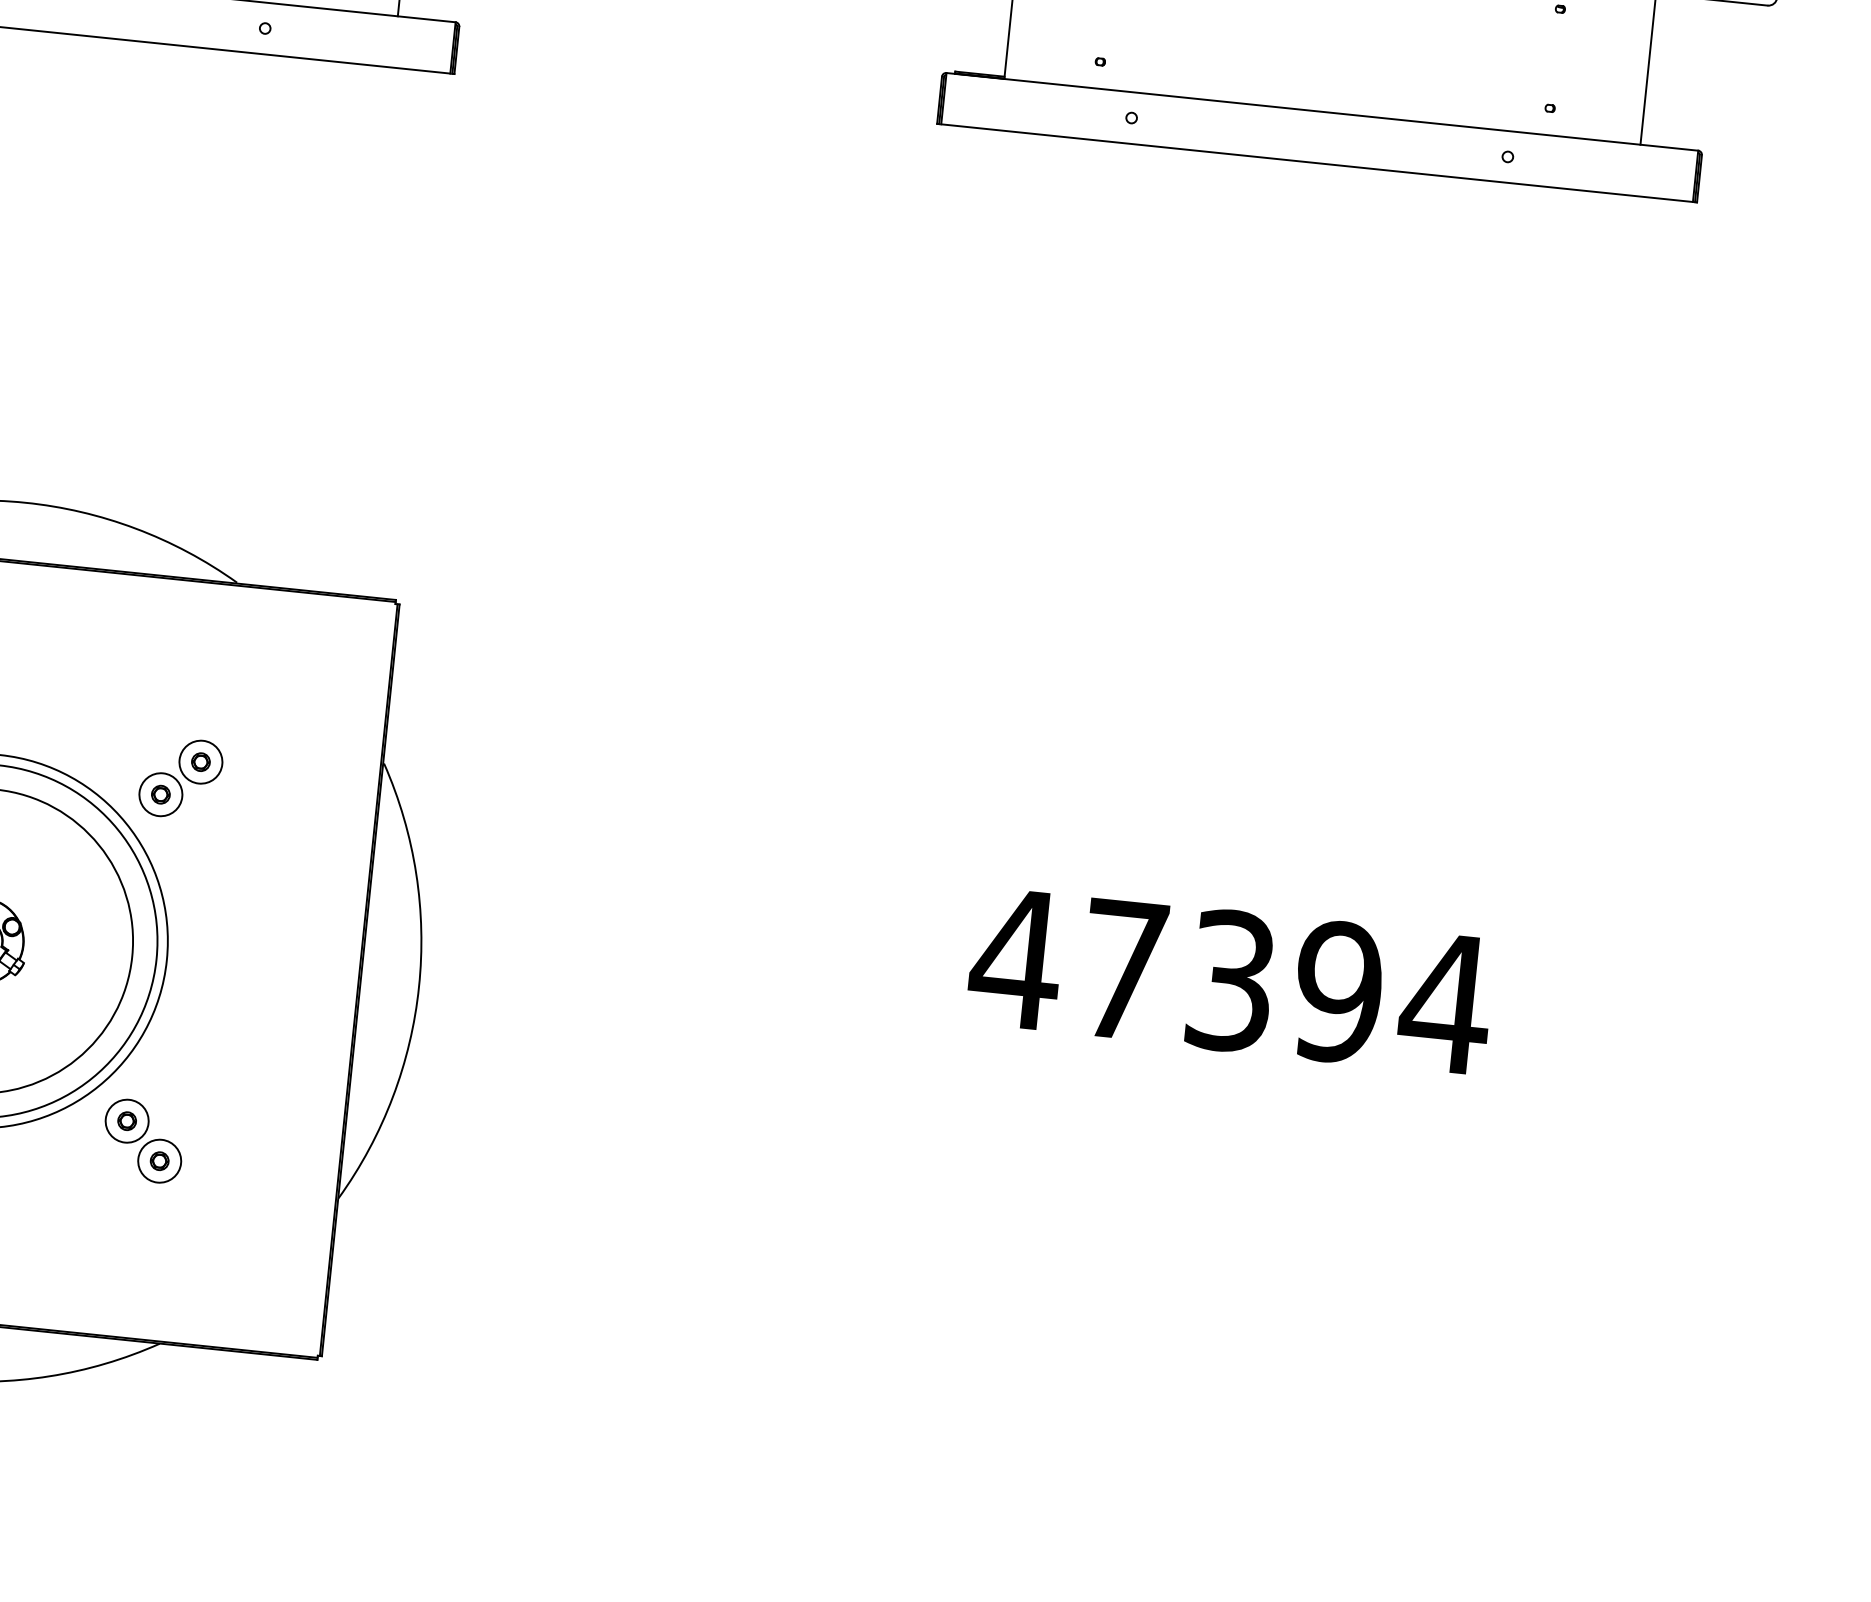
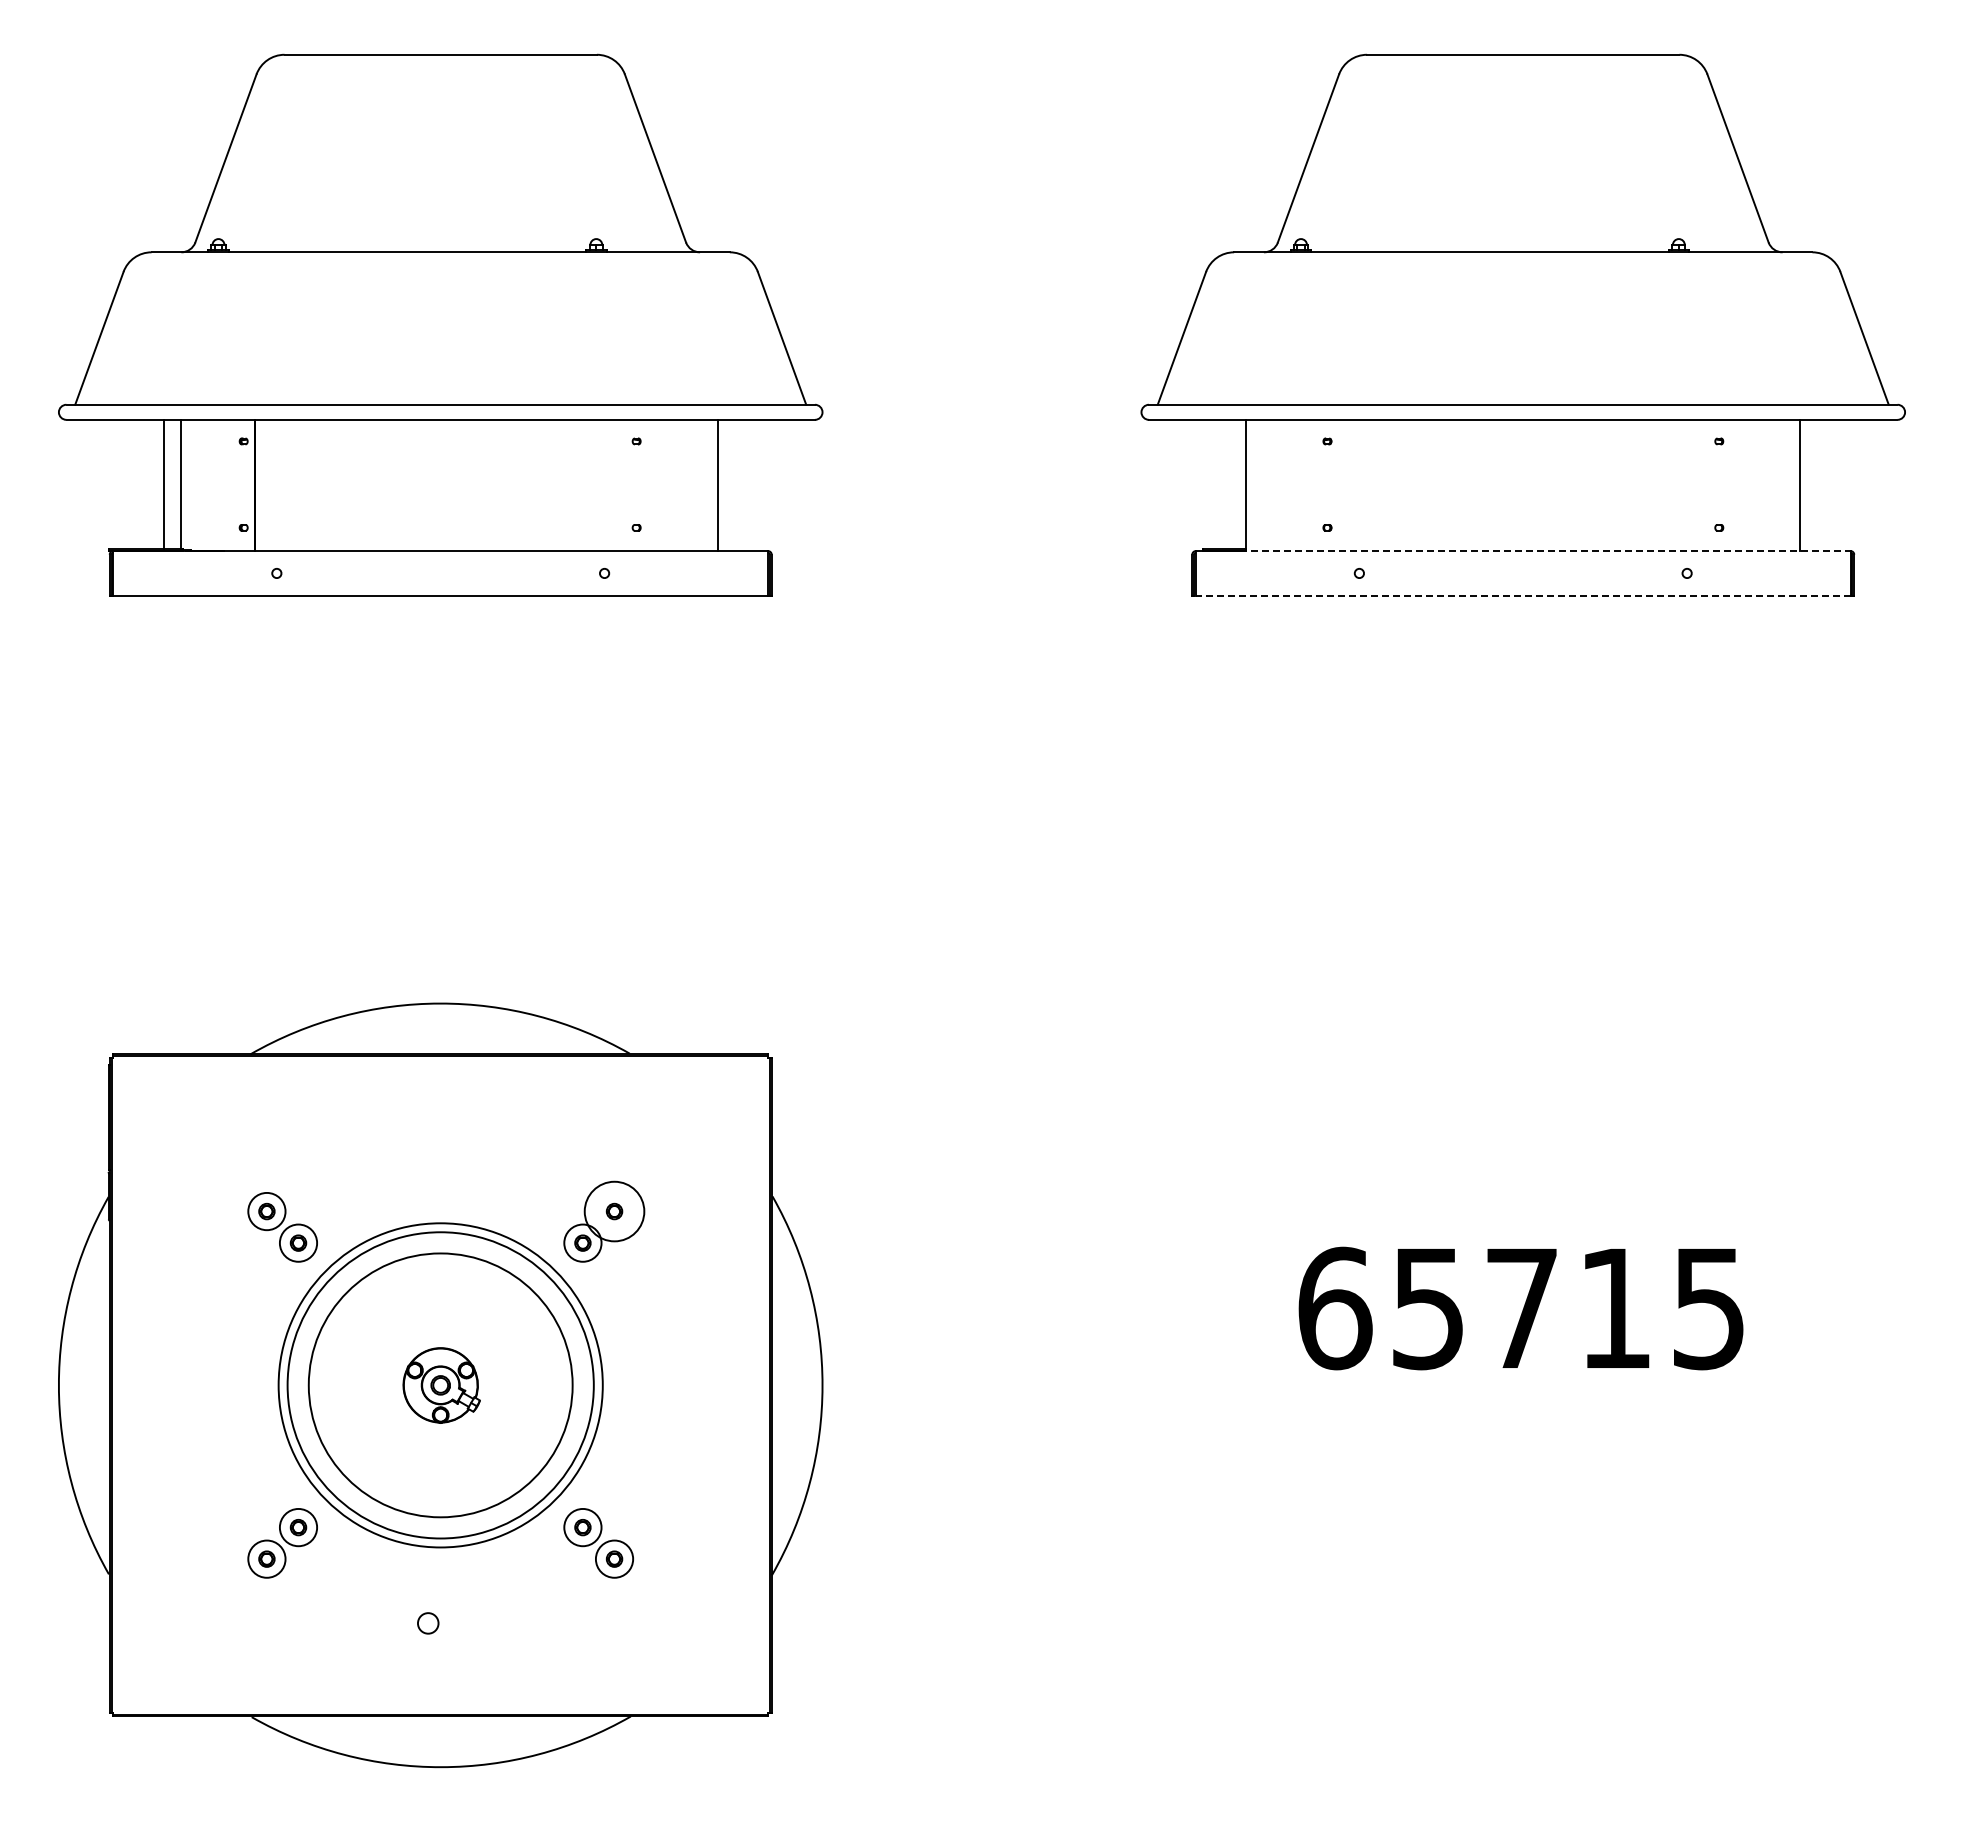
line: (1322, 112) -> (1523, 551), solid -> dashed
line: (1316, 162) -> (1522, 595), solid -> dashed
circle: (200, 762) -> (614, 1211), size x1.6
text: (1230, 981) -> (1521, 1308), 47394 -> 65715

